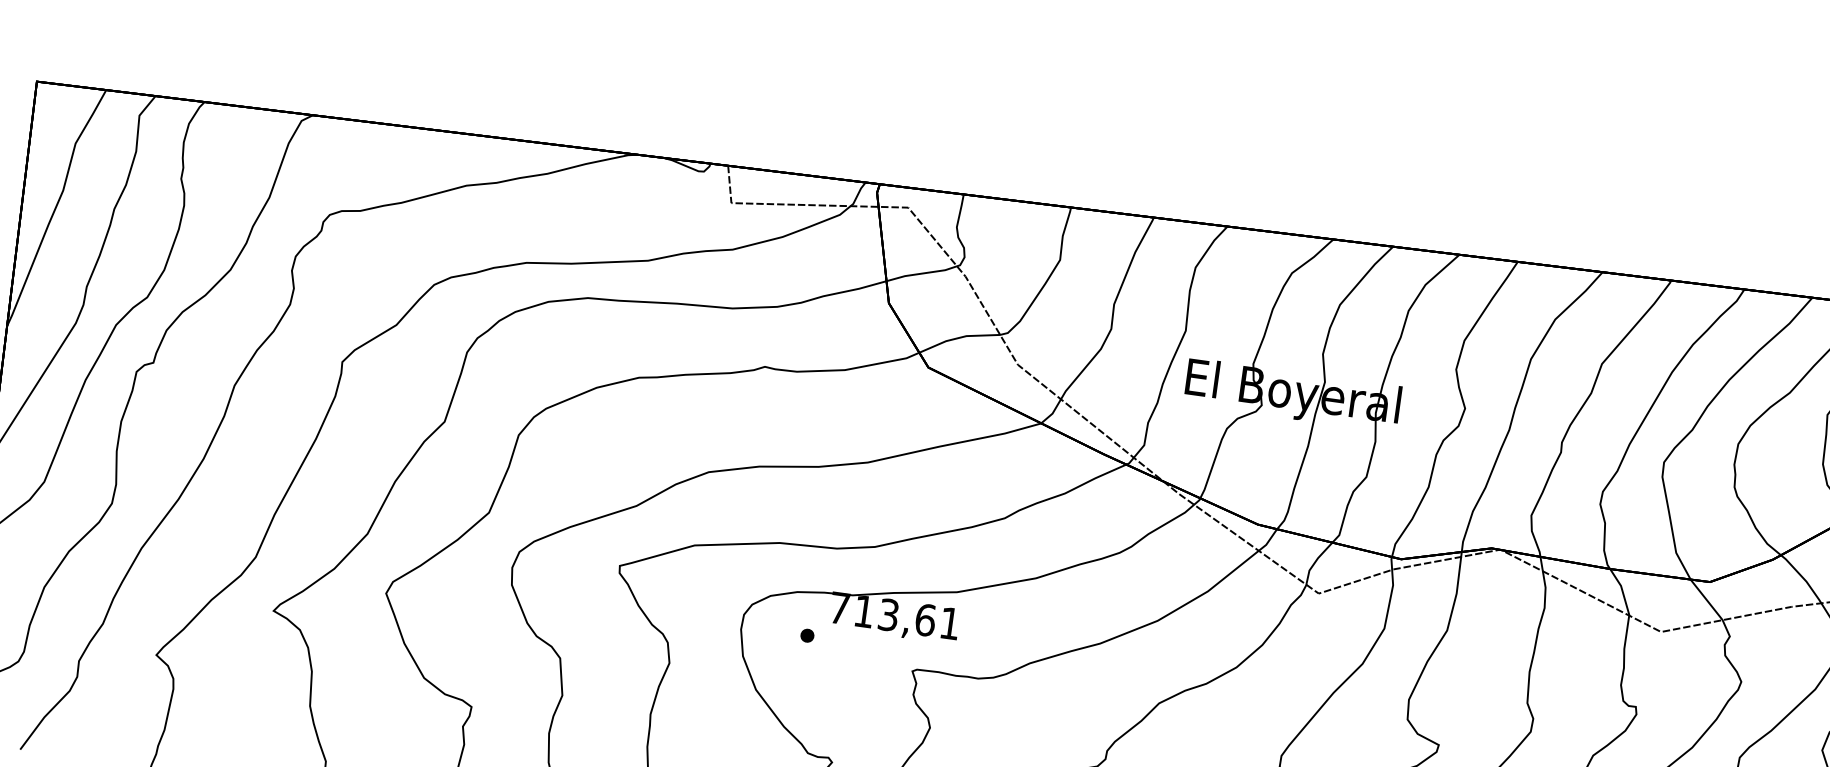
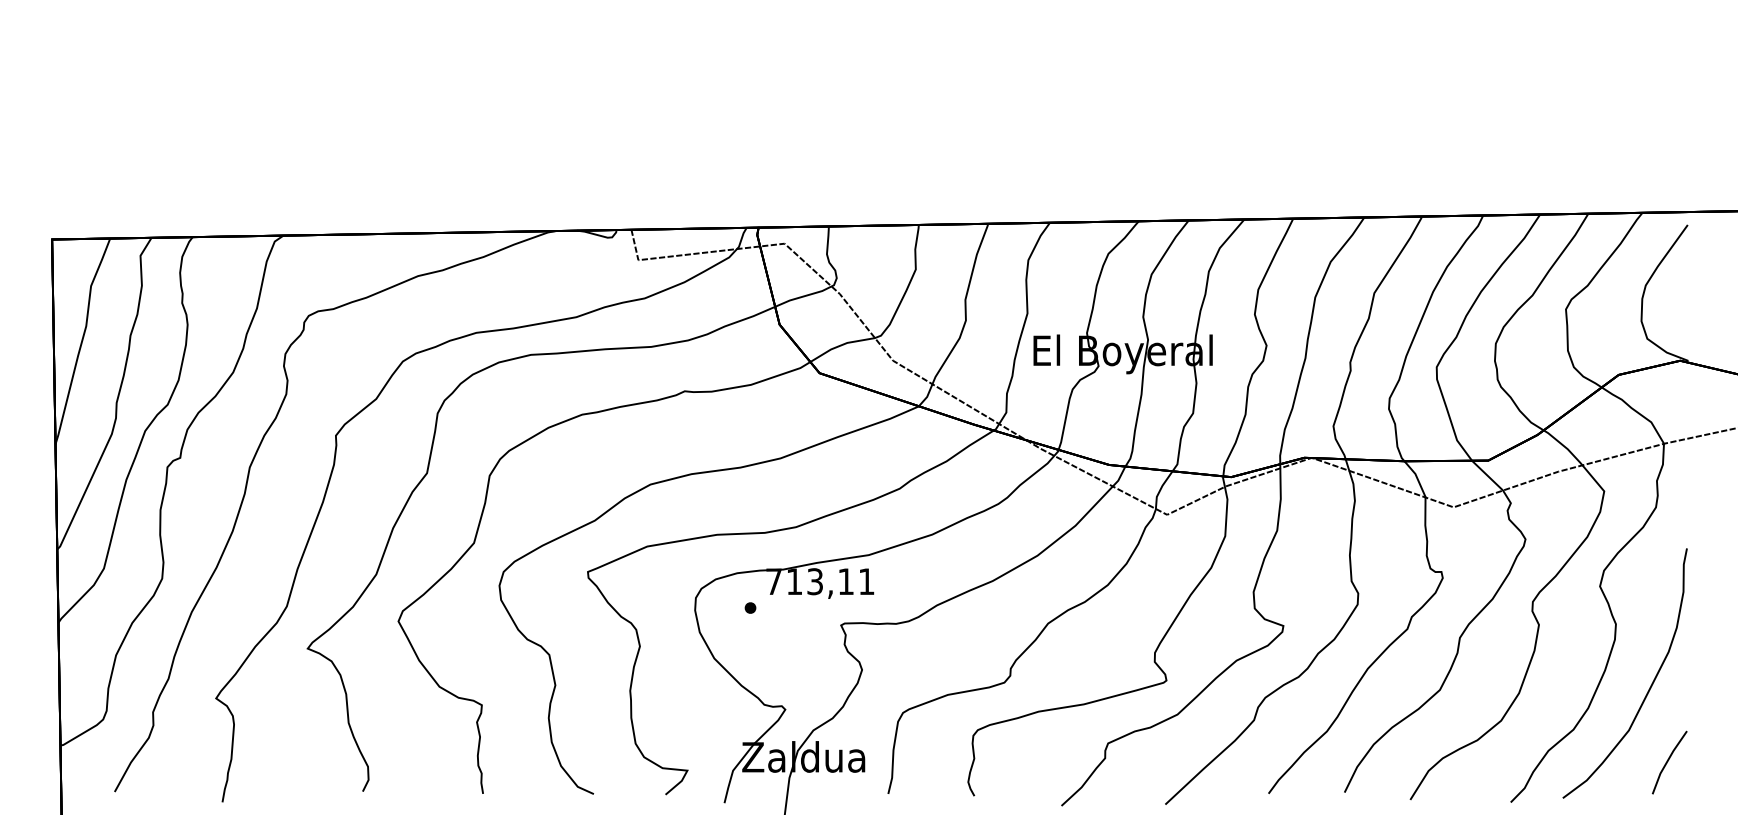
text: (926, 619) -> (846, 581), 713,61 -> 713,11

